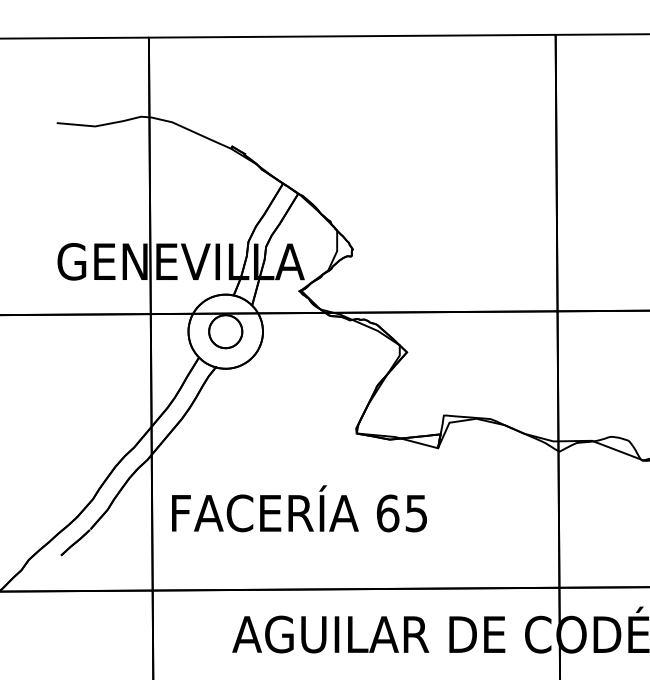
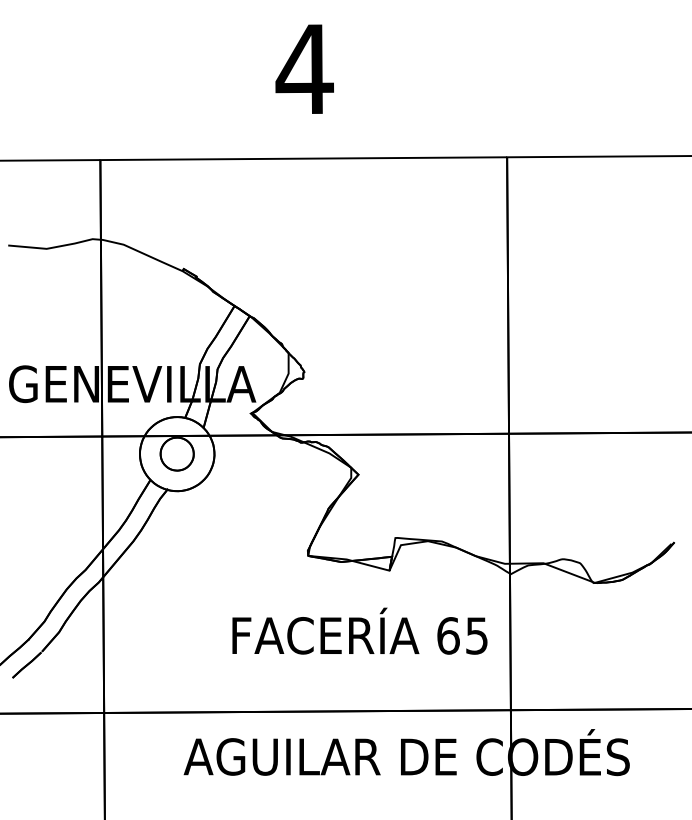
text: (299, 508) -> (359, 630), moved

